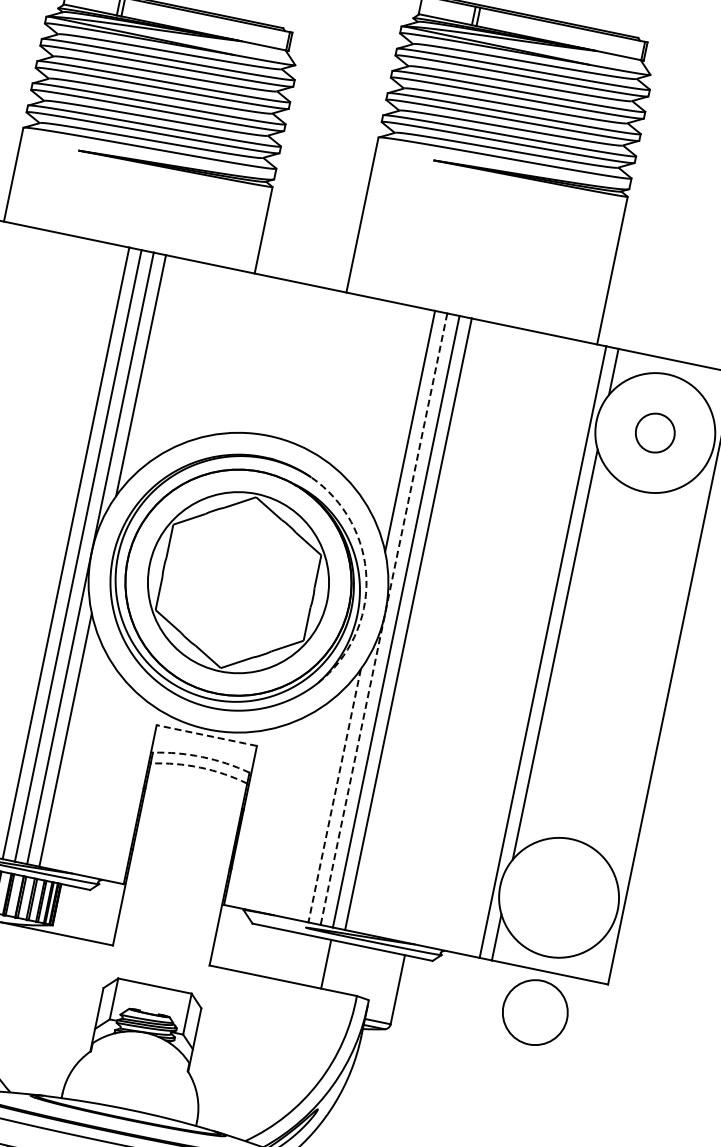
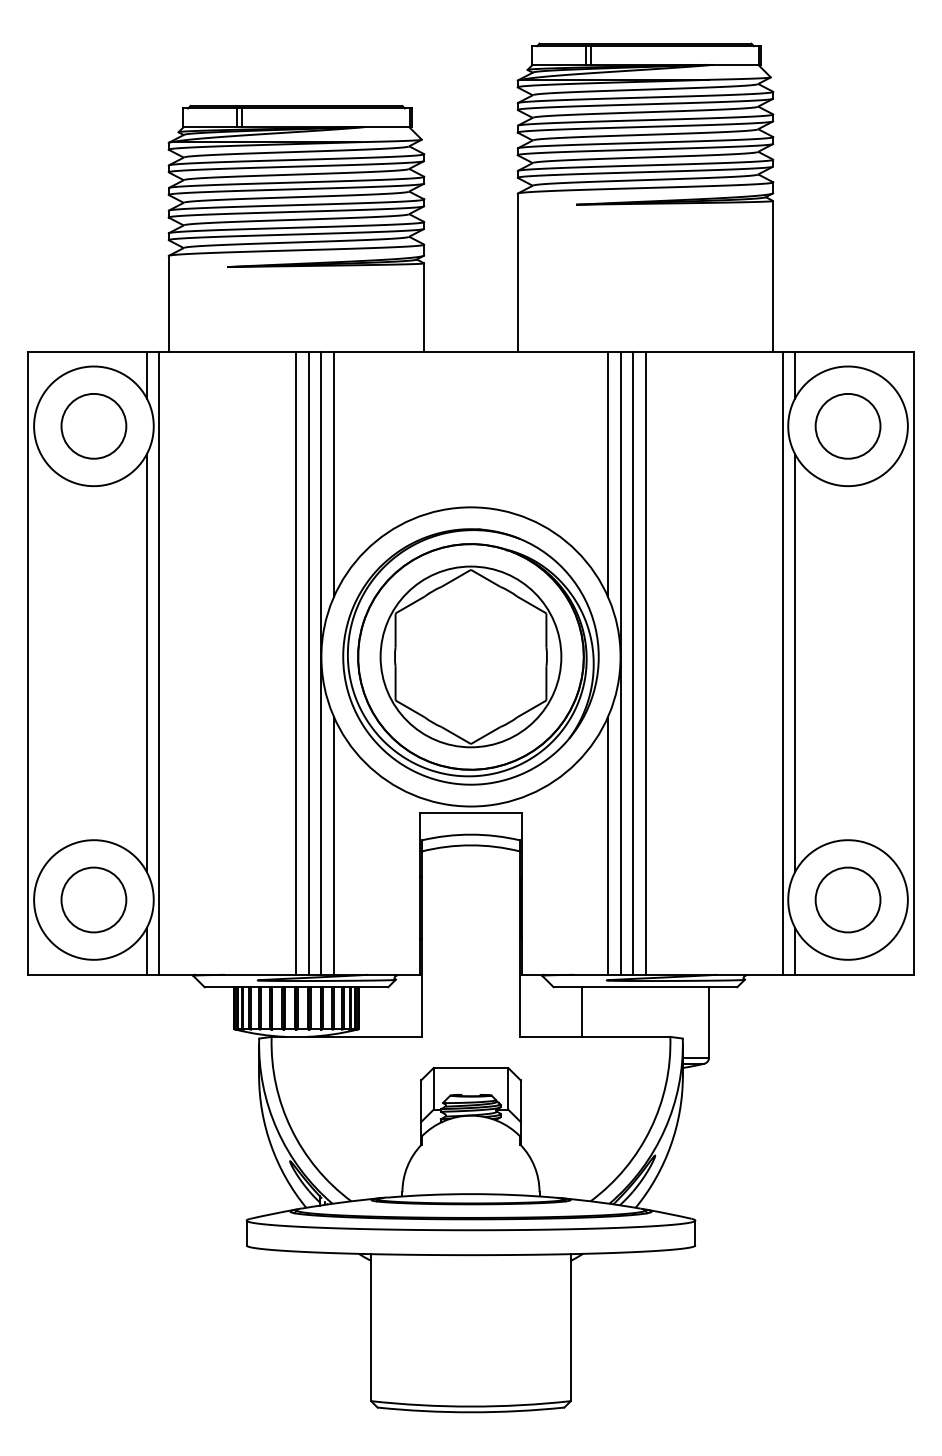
circle: (654, 433) -> (847, 426), size x1.67
arc: (366, 579) -> (595, 627), dashed -> solid
line: (383, 619) -> (620, 663), dashed -> solid
line: (206, 735) -> (470, 812), dashed -> solid
arc: (201, 756) -> (470, 834), dashed -> solid
arc: (199, 767) -> (470, 845), dashed -> solid
line: (334, 796) -> (608, 846), dashed -> solid
line: (325, 963) -> (581, 1011), moved
circle: (534, 1011) -> (847, 899), moved

